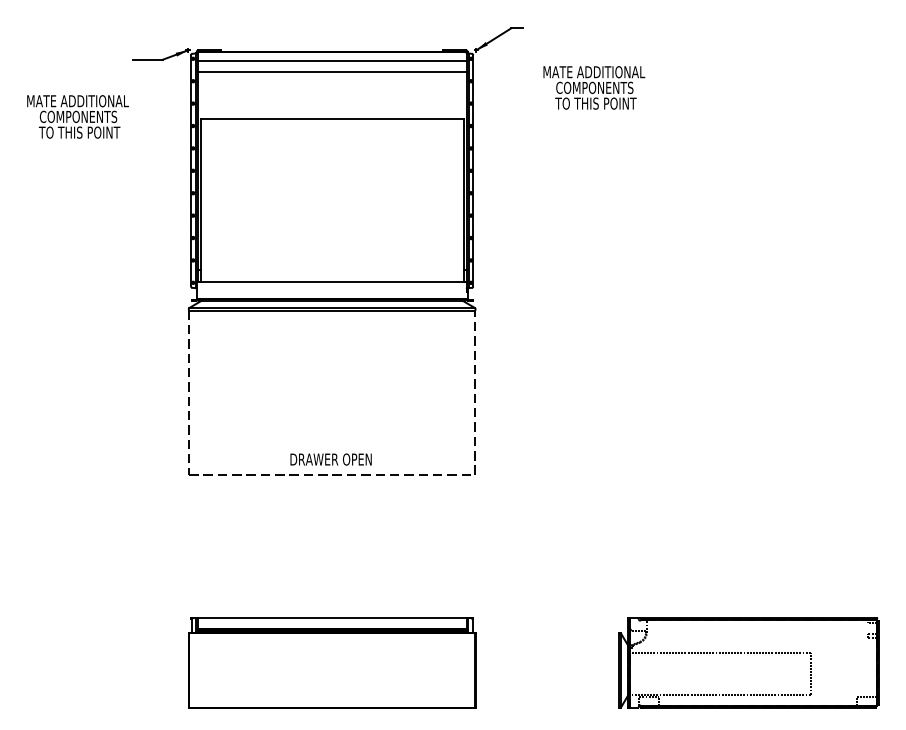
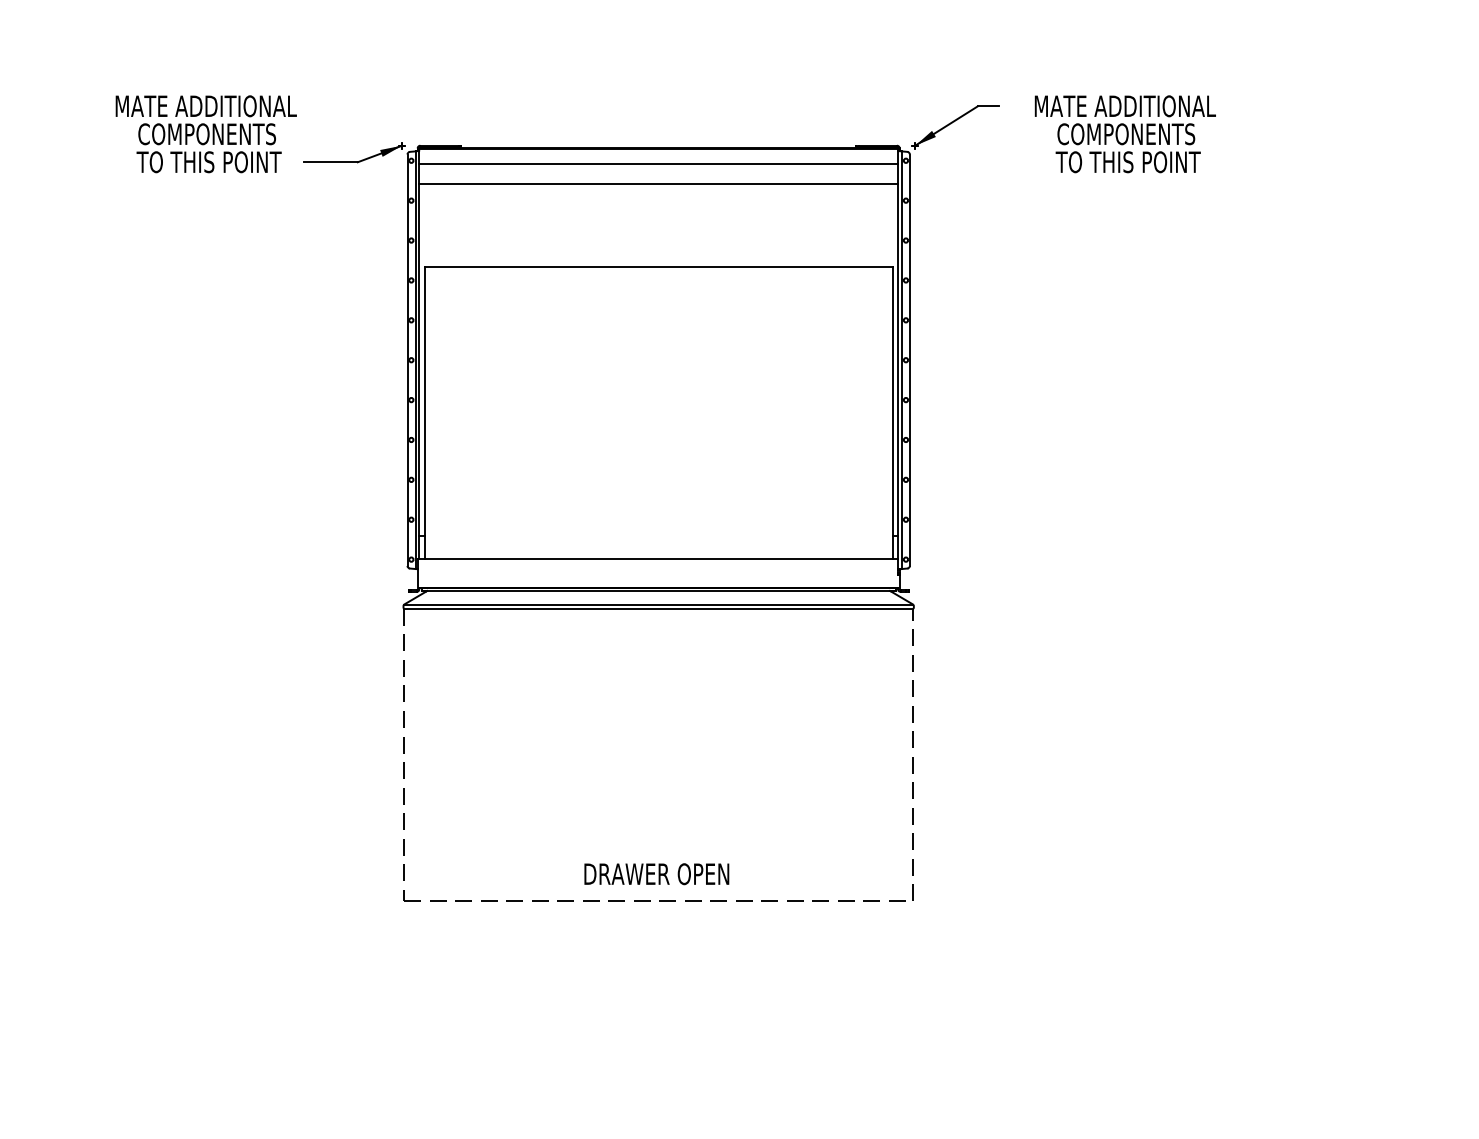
text: (594, 87) -> (1125, 133), moved
text: (77, 116) -> (205, 133), moved

